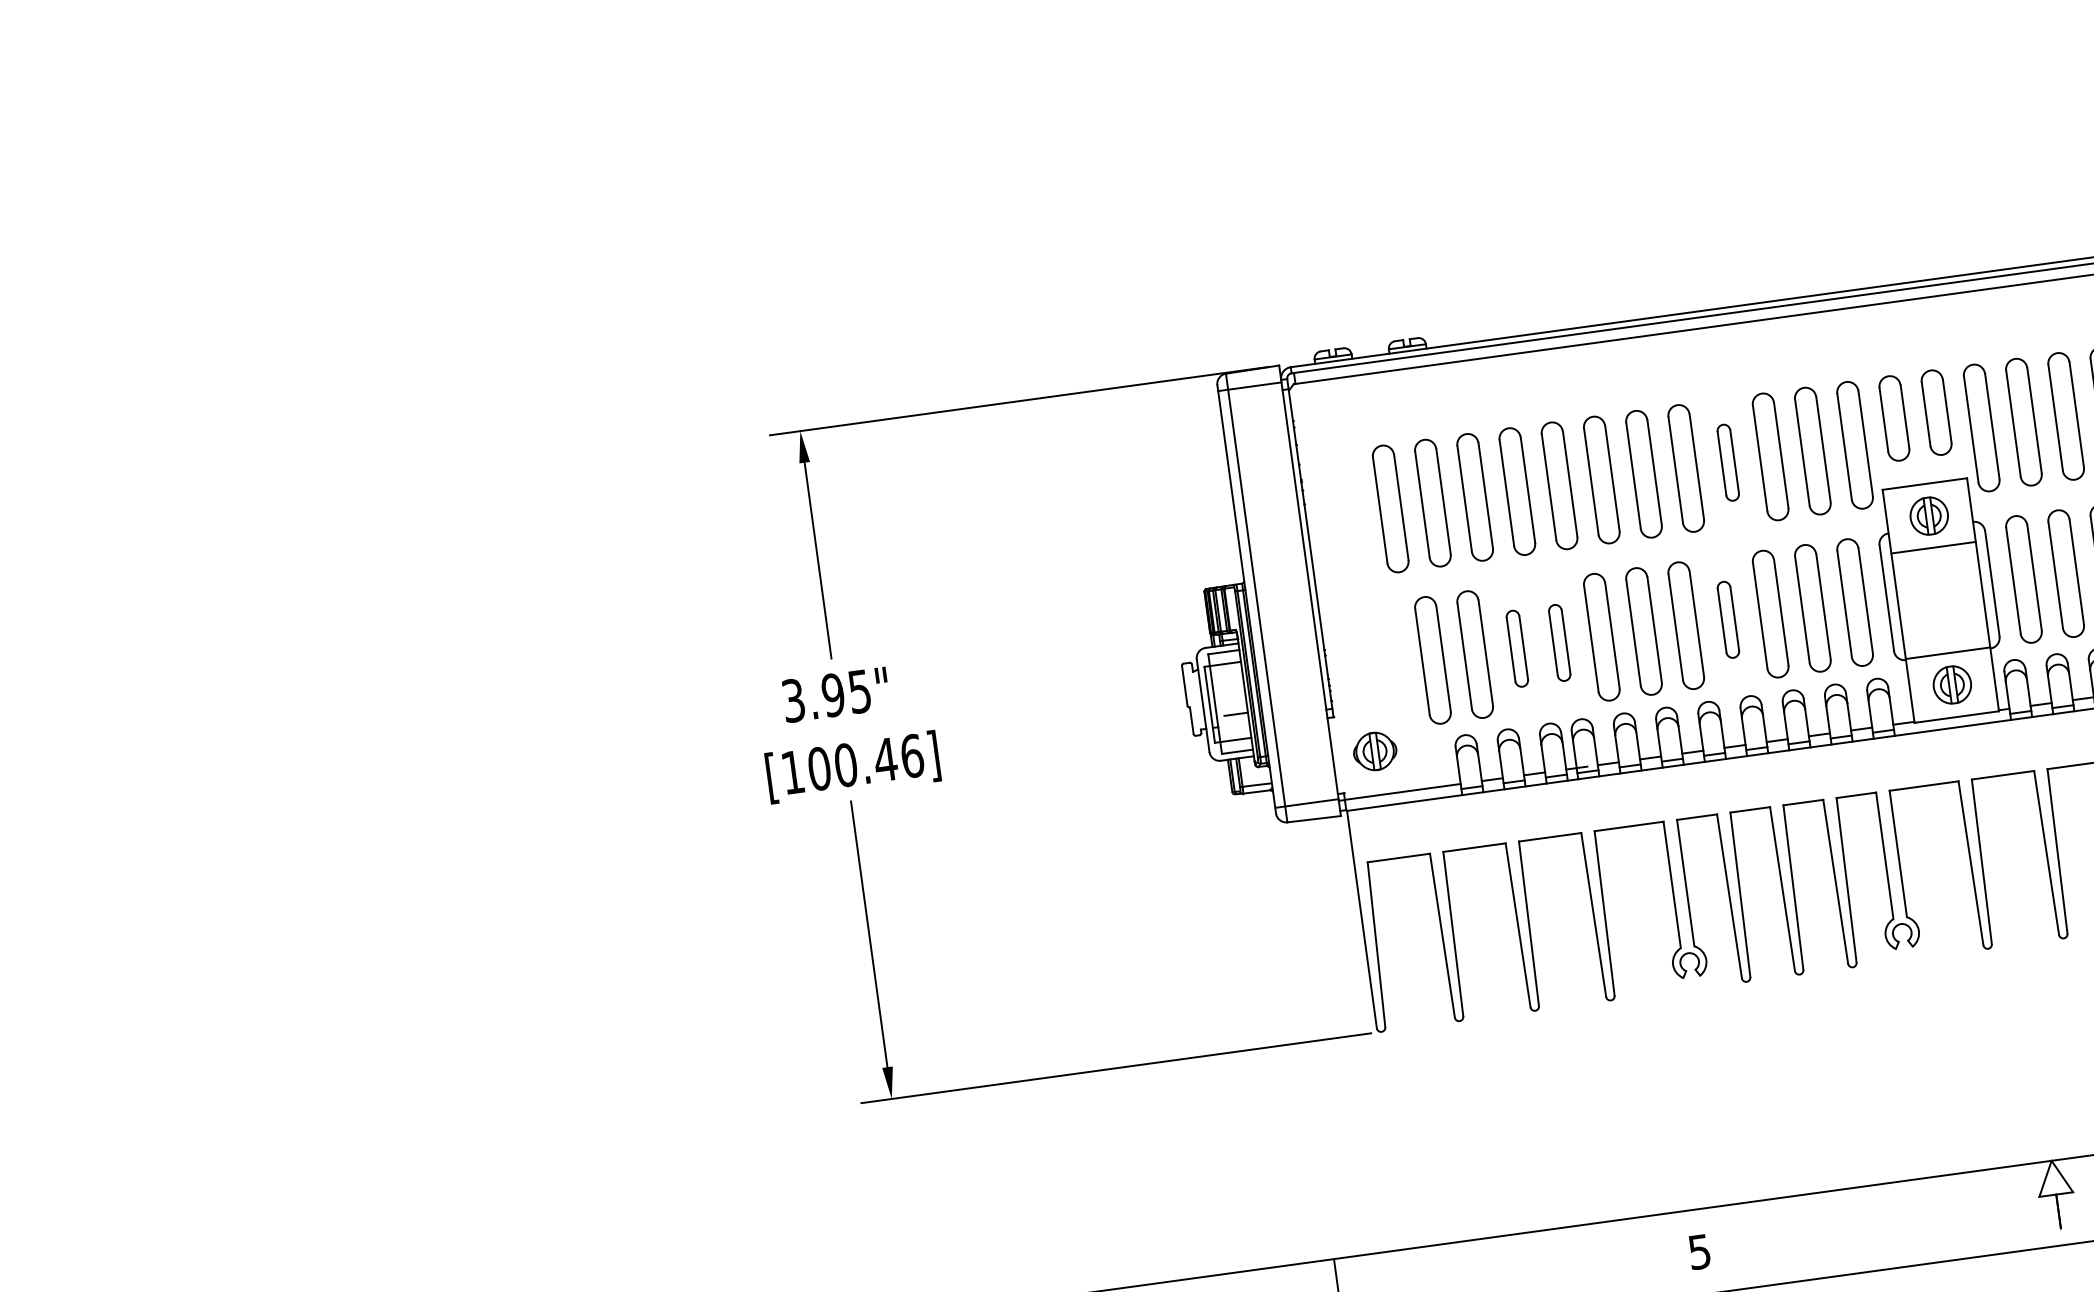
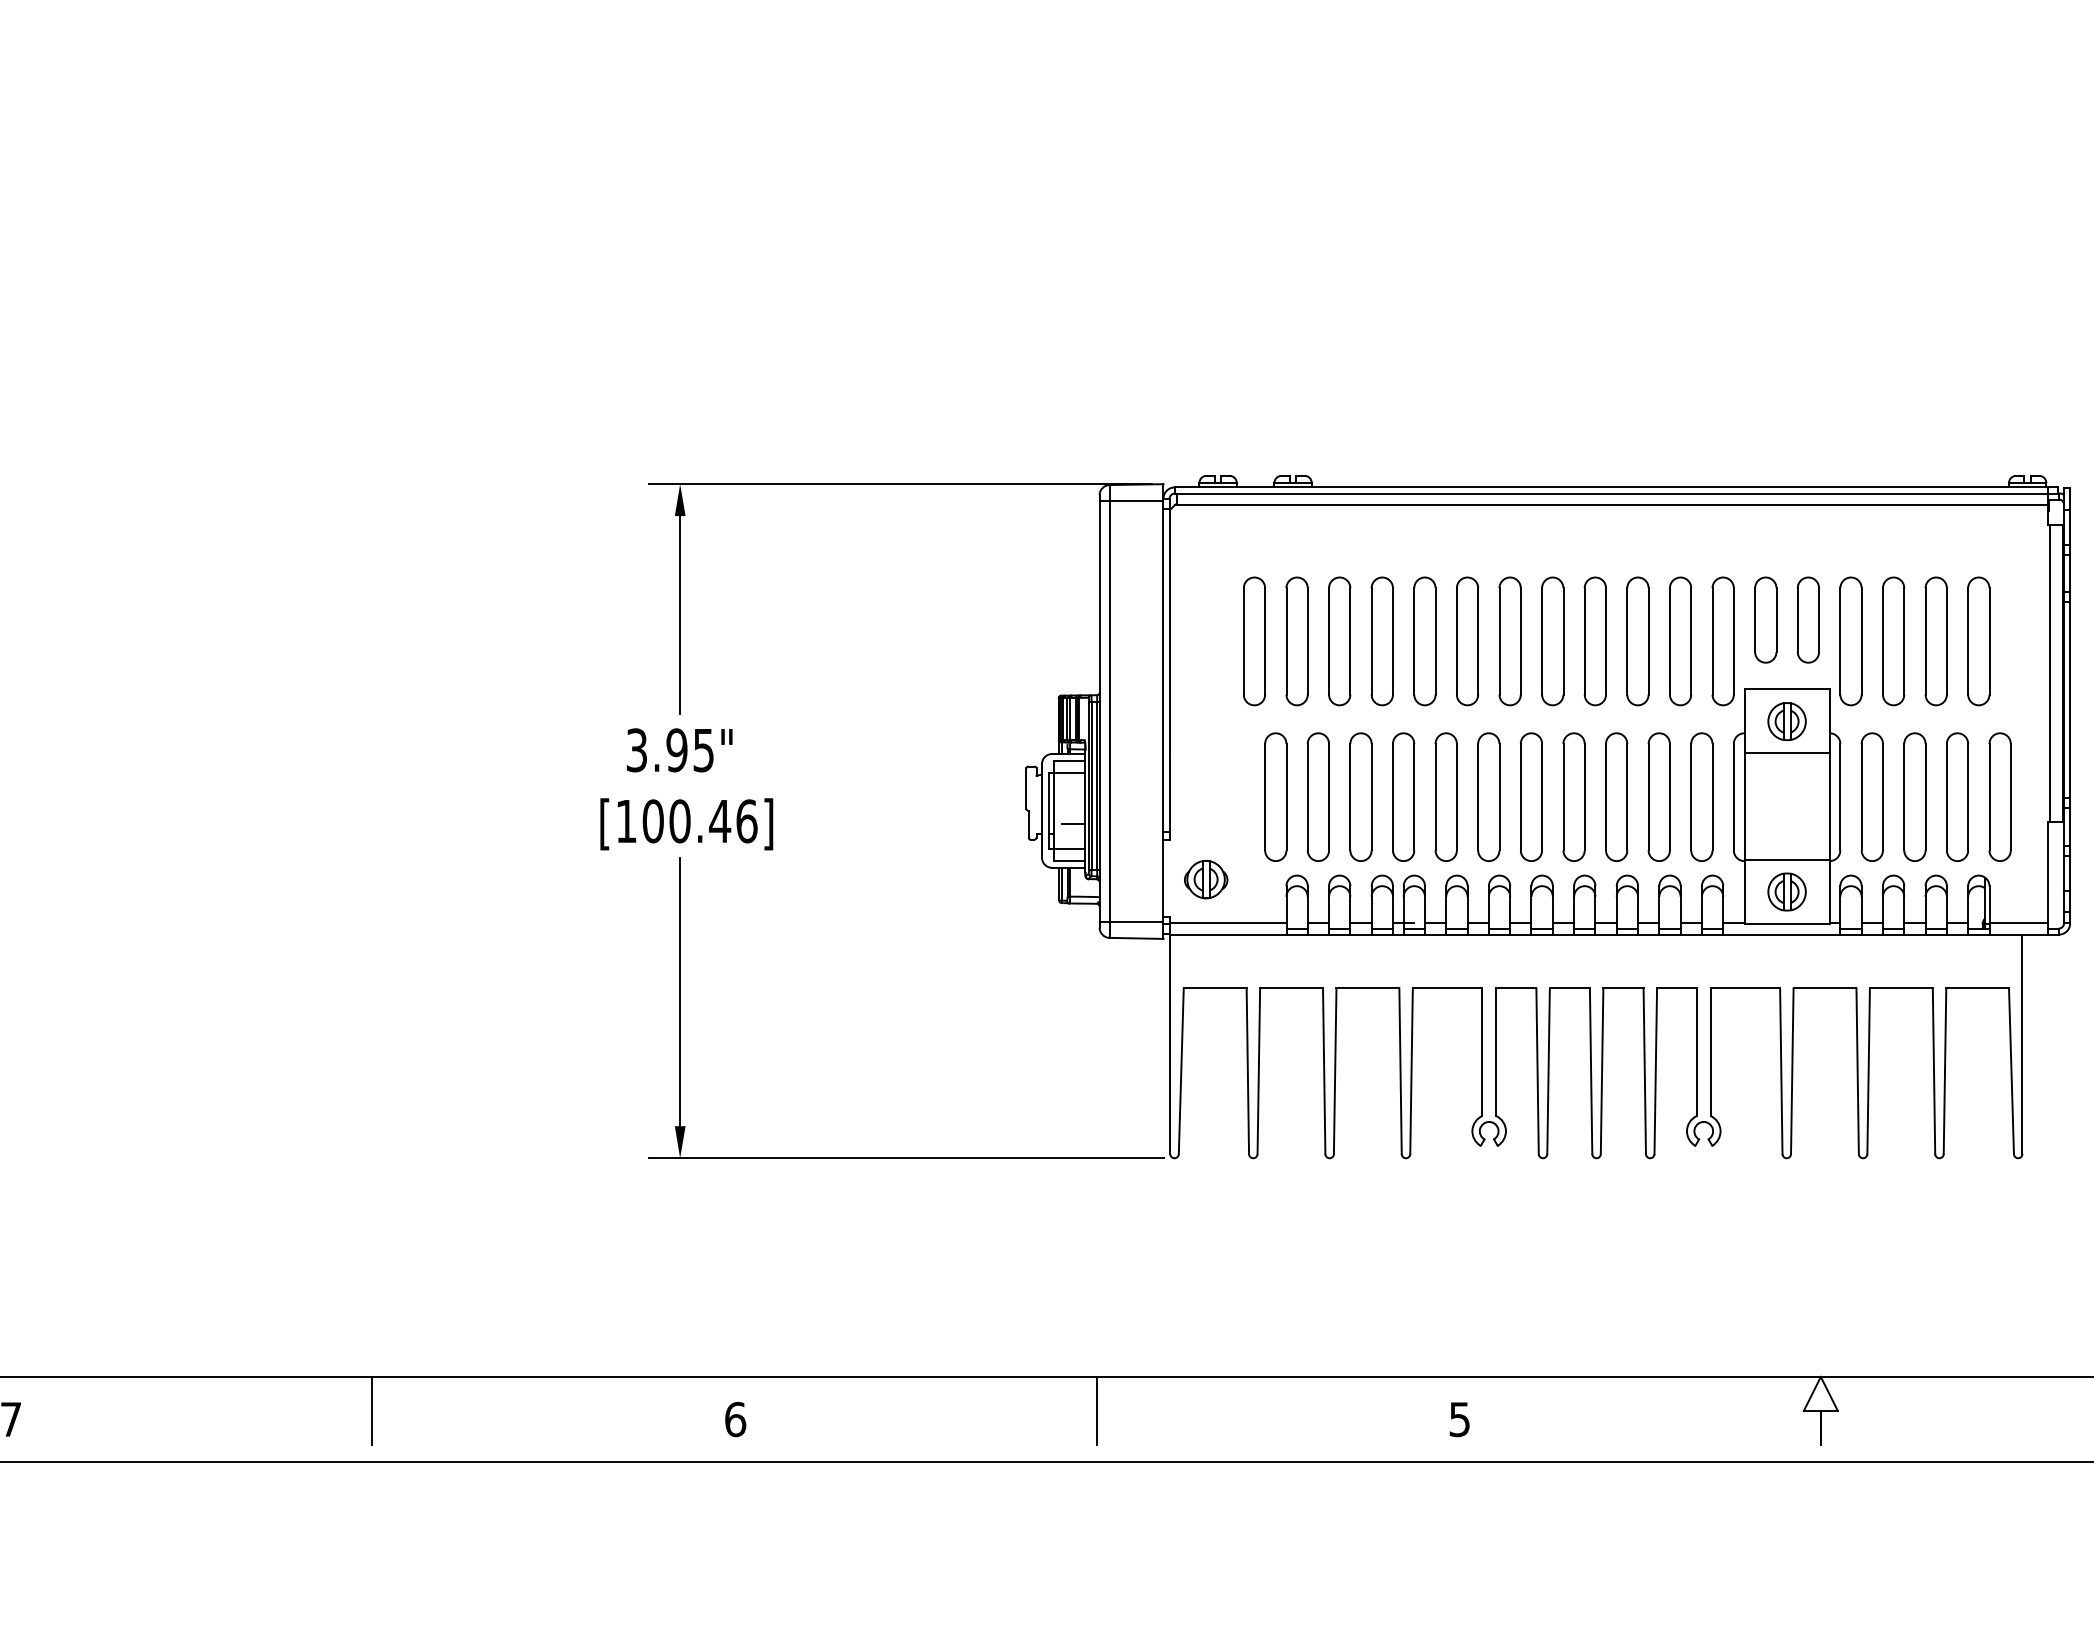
part: (1727, 462) -> (1594, 641), size x1.67
part: (1727, 619) -> (1573, 796), size x1.67
part: (1559, 642) -> (1403, 796), size x1.67
part: (1516, 648) -> (1360, 796), size x1.67

